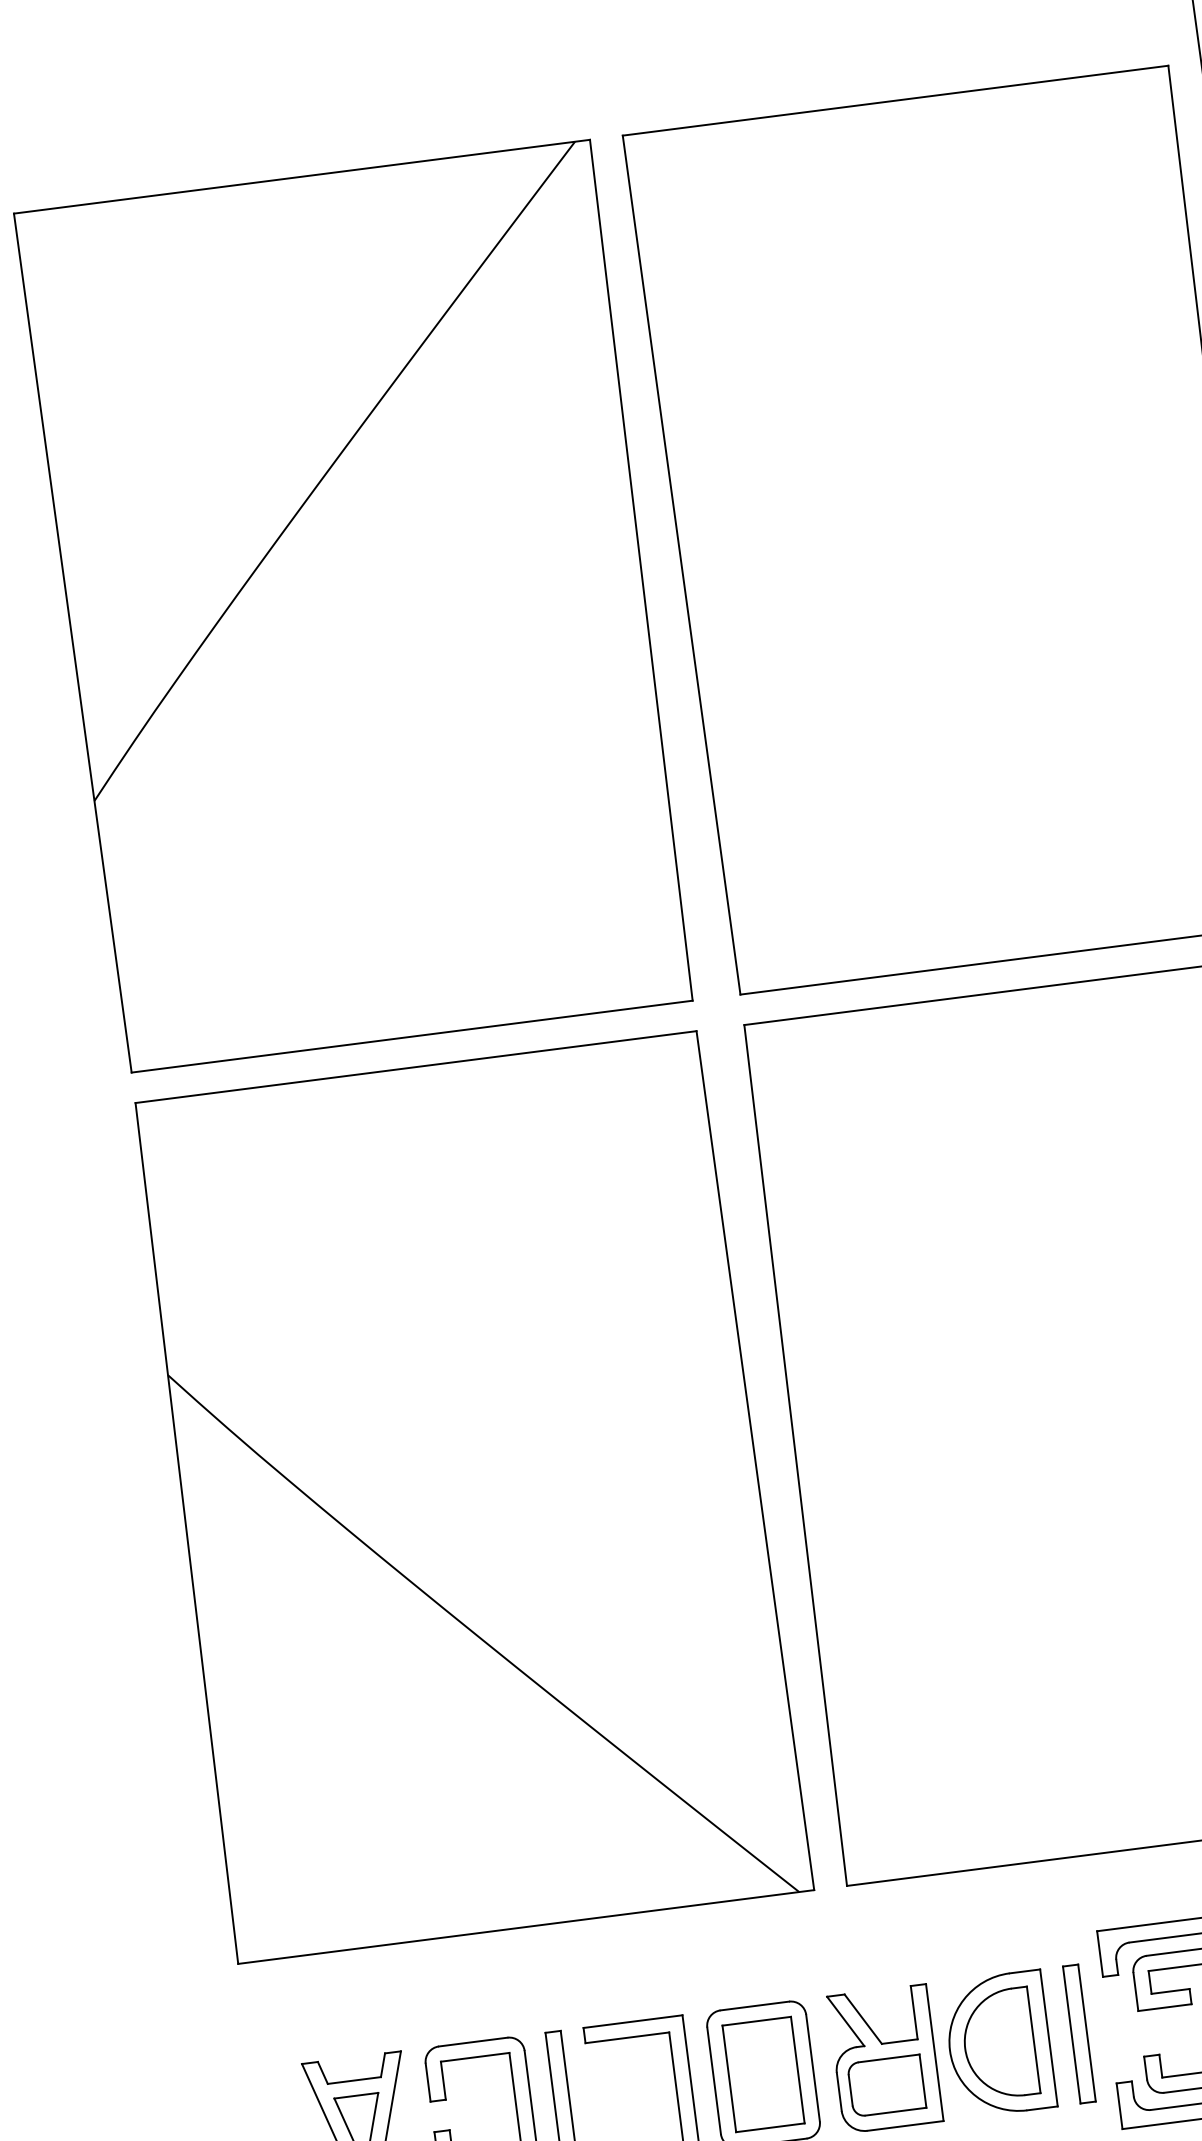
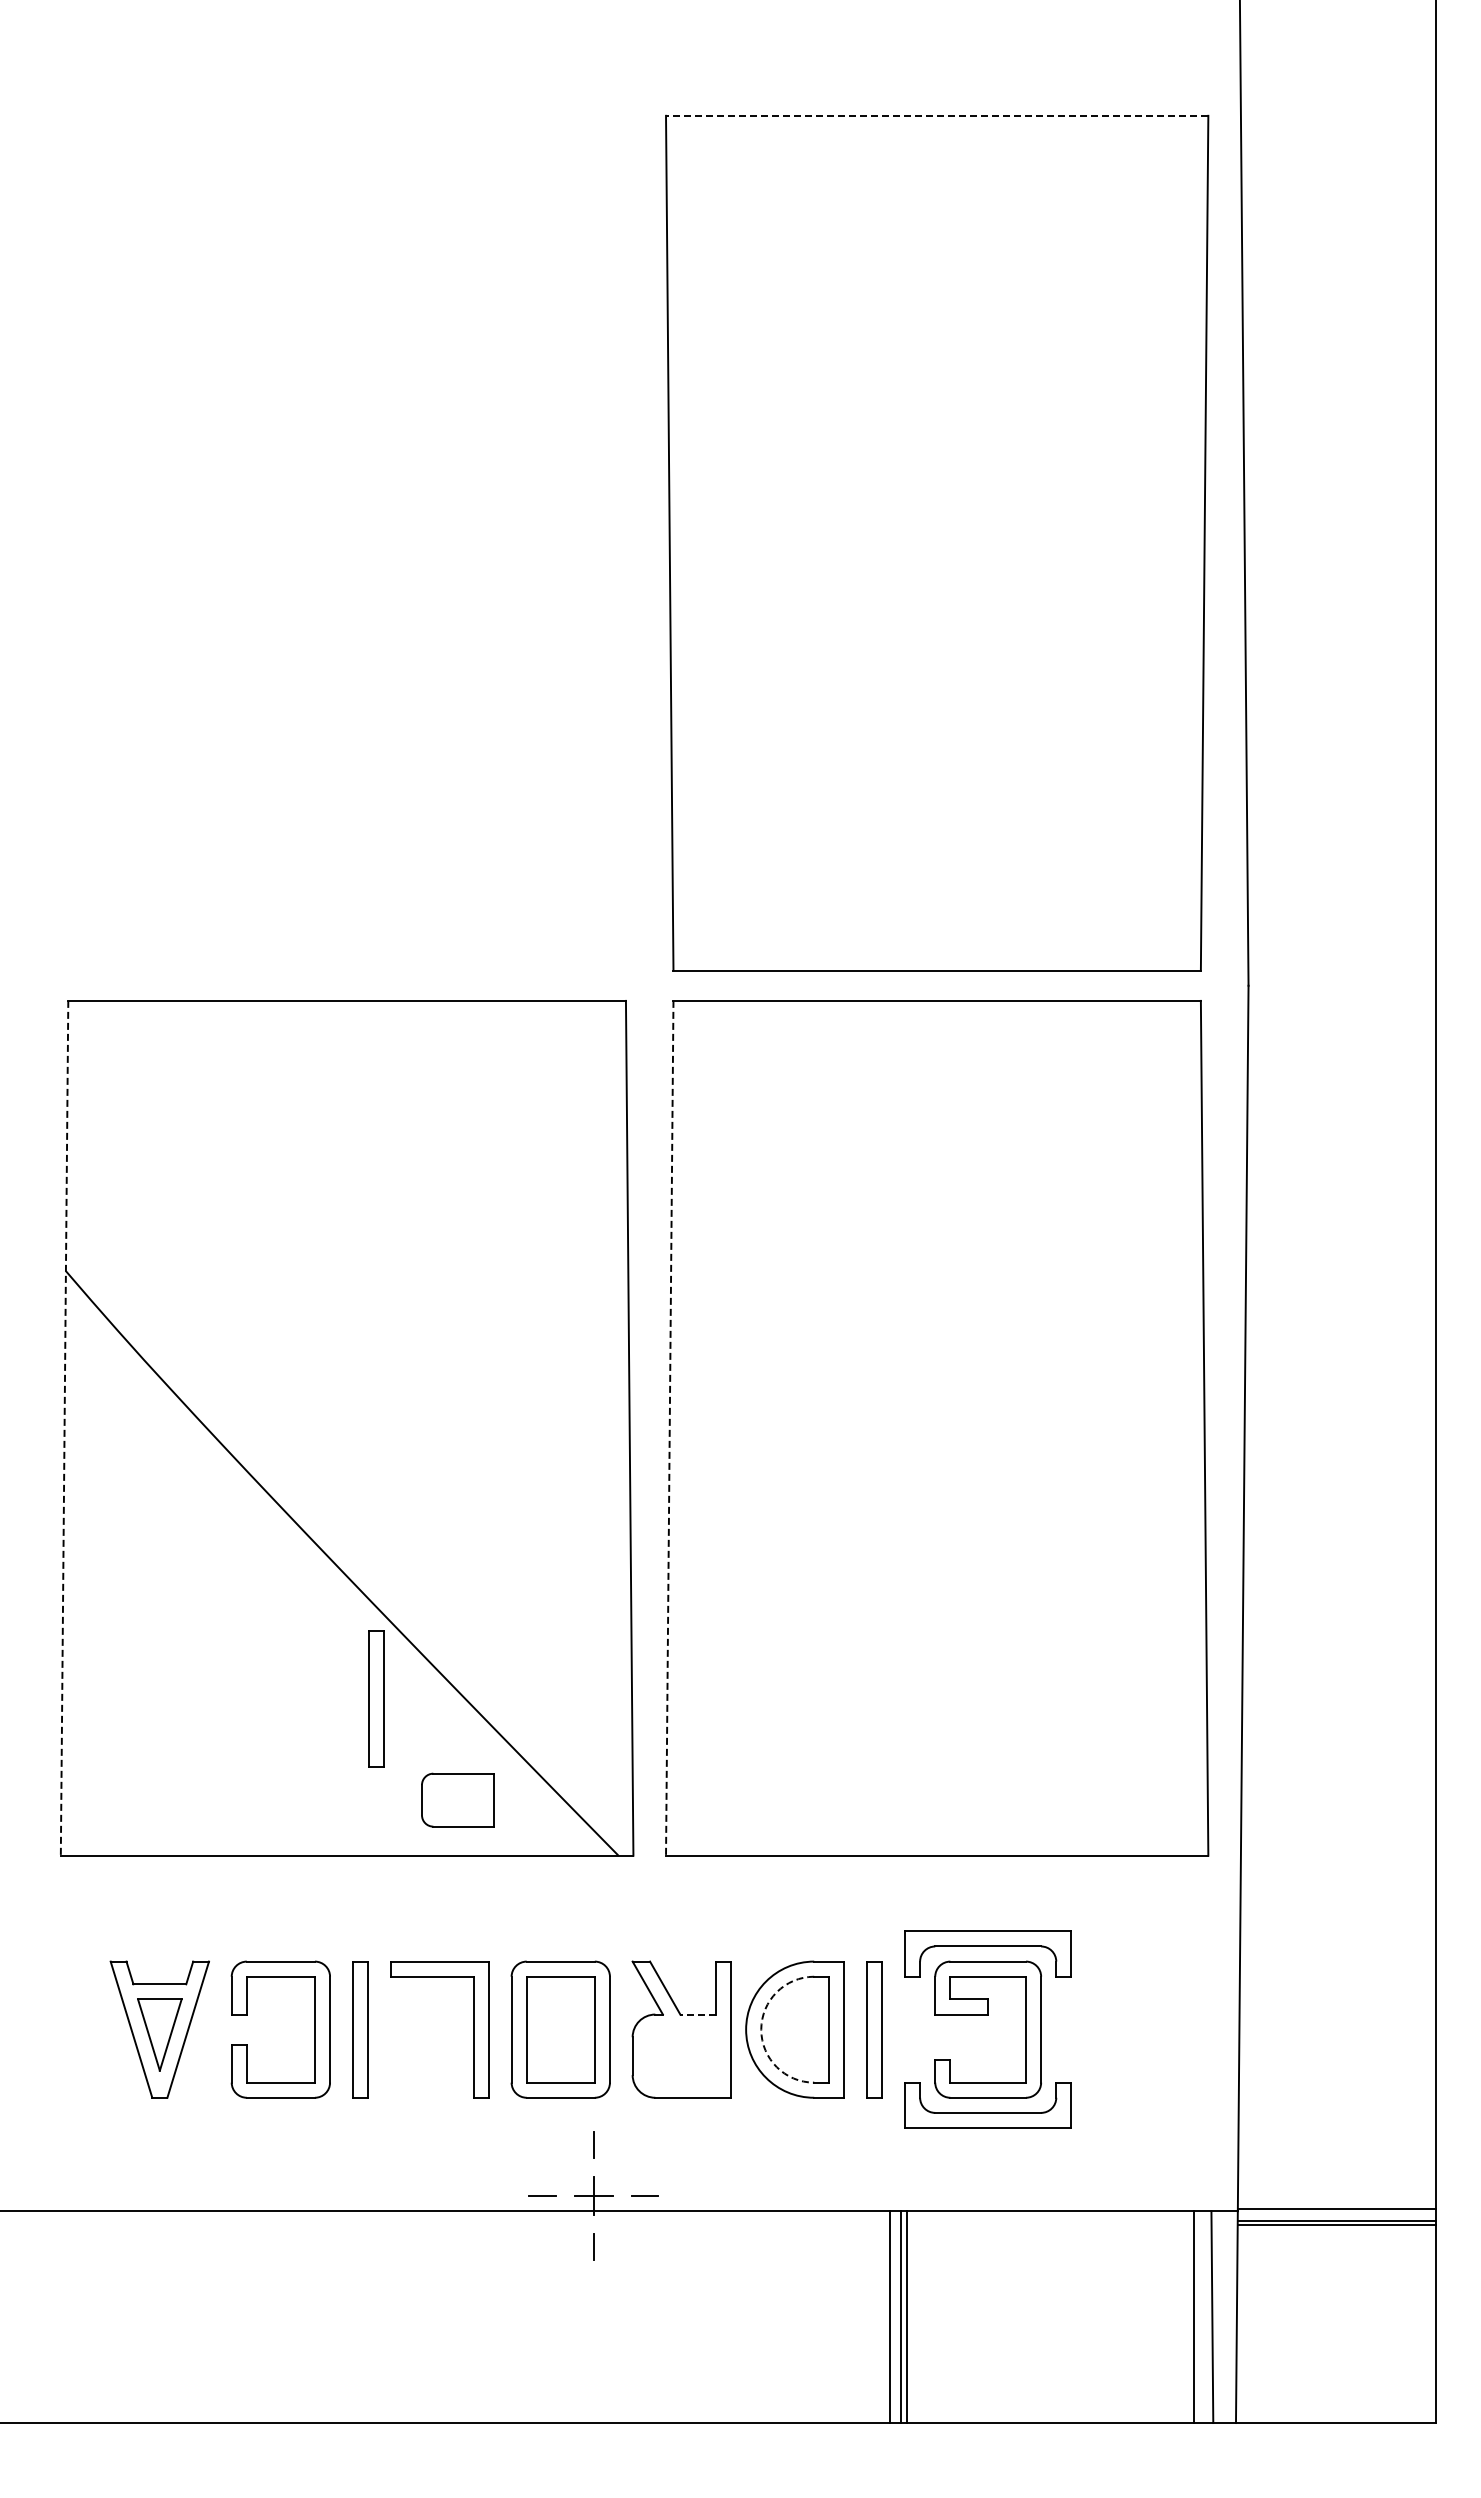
line: (894, 100) -> (936, 115), solid -> dashed
part: (357, 605) -> (347, 542), removed
line: (795, 1455) -> (669, 1428), solid -> dashed
line: (186, 1533) -> (64, 1428), solid -> dashed
part: (535, 1765) -> (376, 1698), added
line: (900, 2041) -> (698, 2014), solid -> dashed
arc: (965, 2048) -> (761, 2029), solid -> dashed
part: (886, 2085) -> (457, 1799), moved

